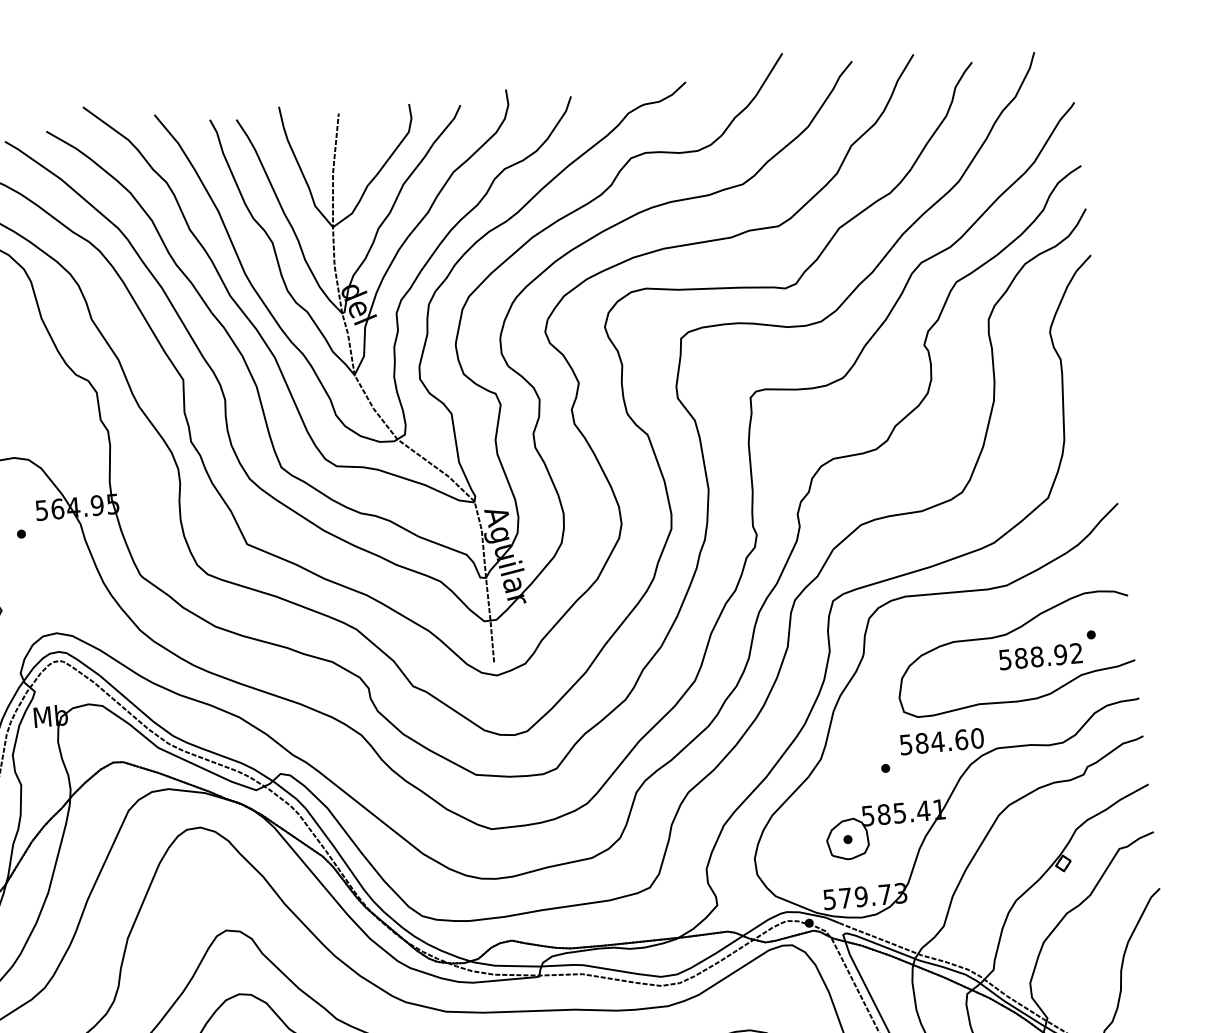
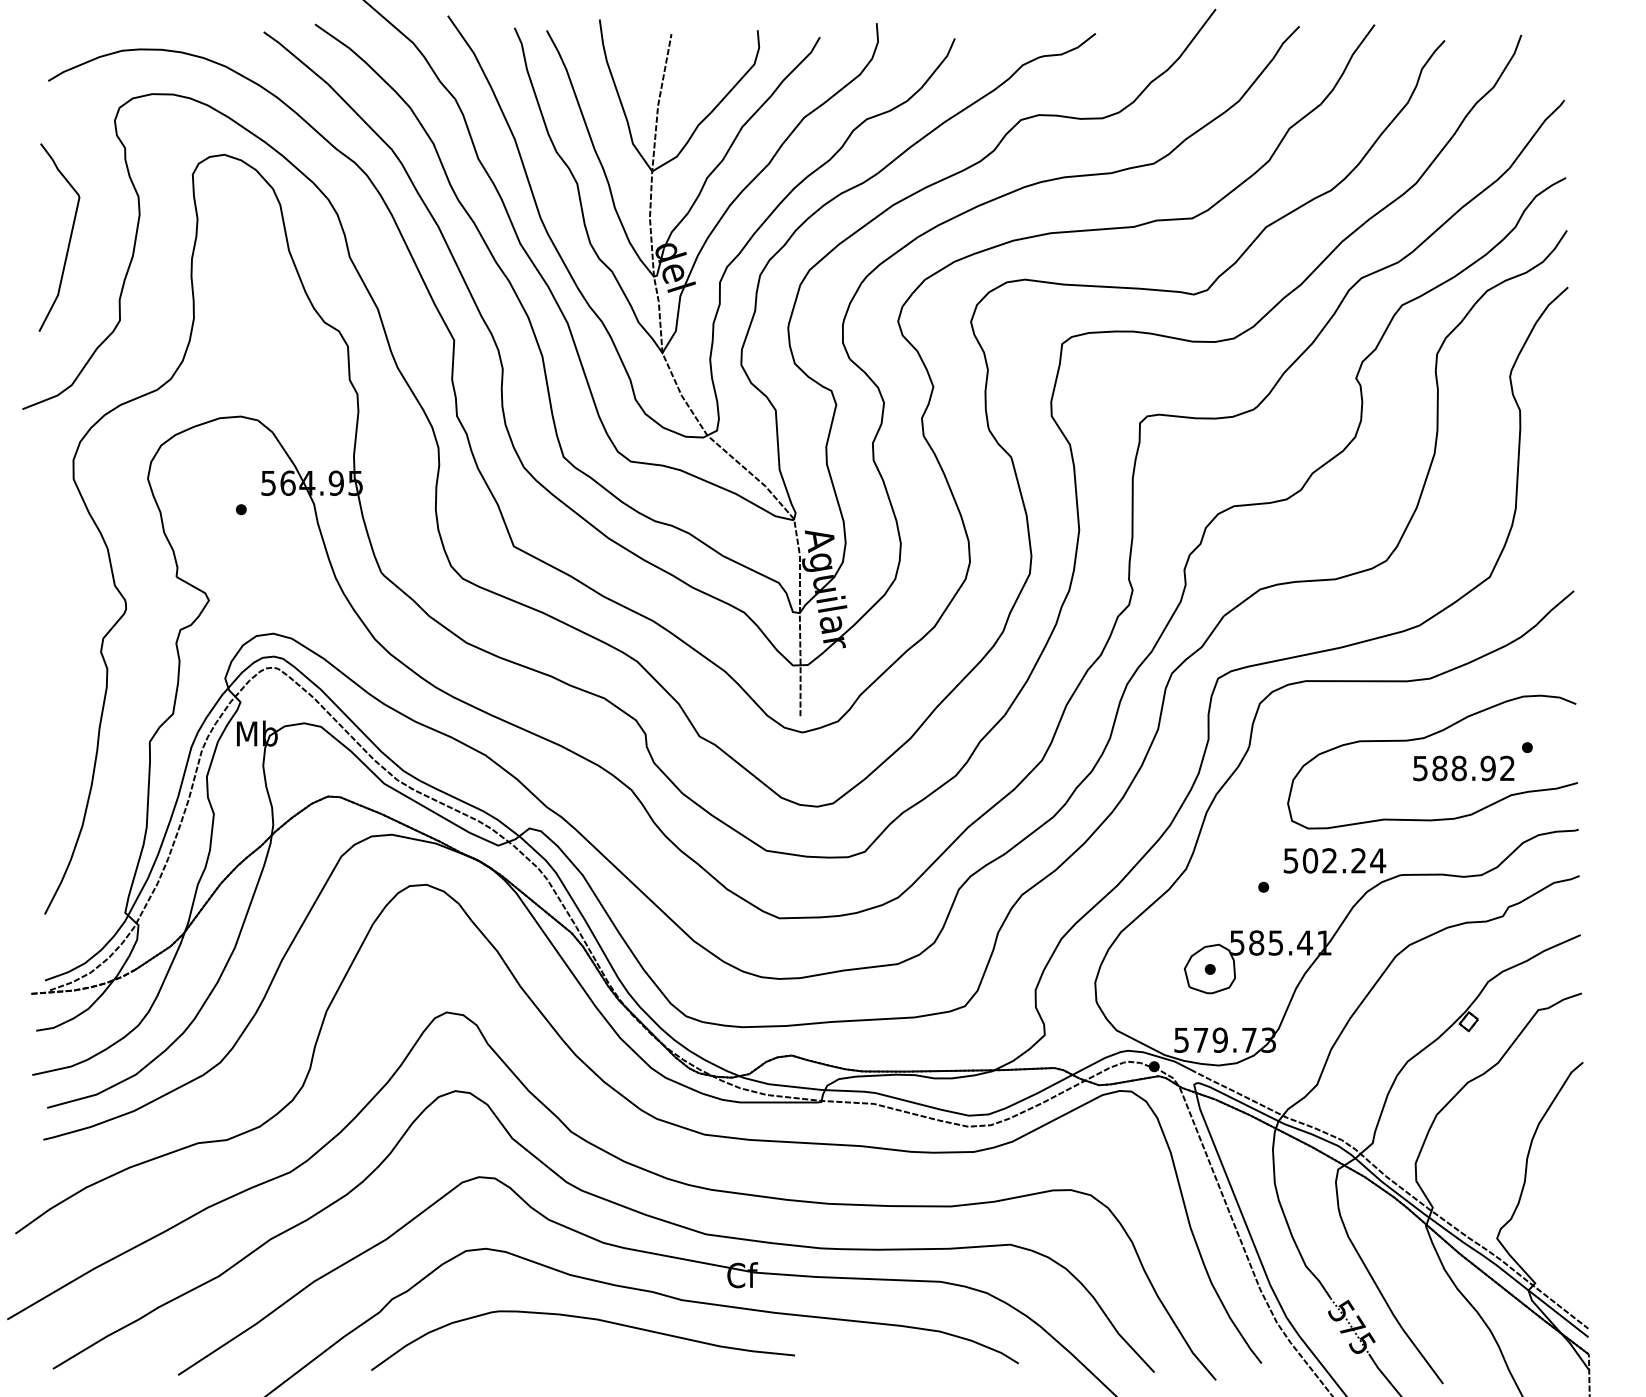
text: (949, 740) -> (1344, 860), 584.60 -> 502.24

